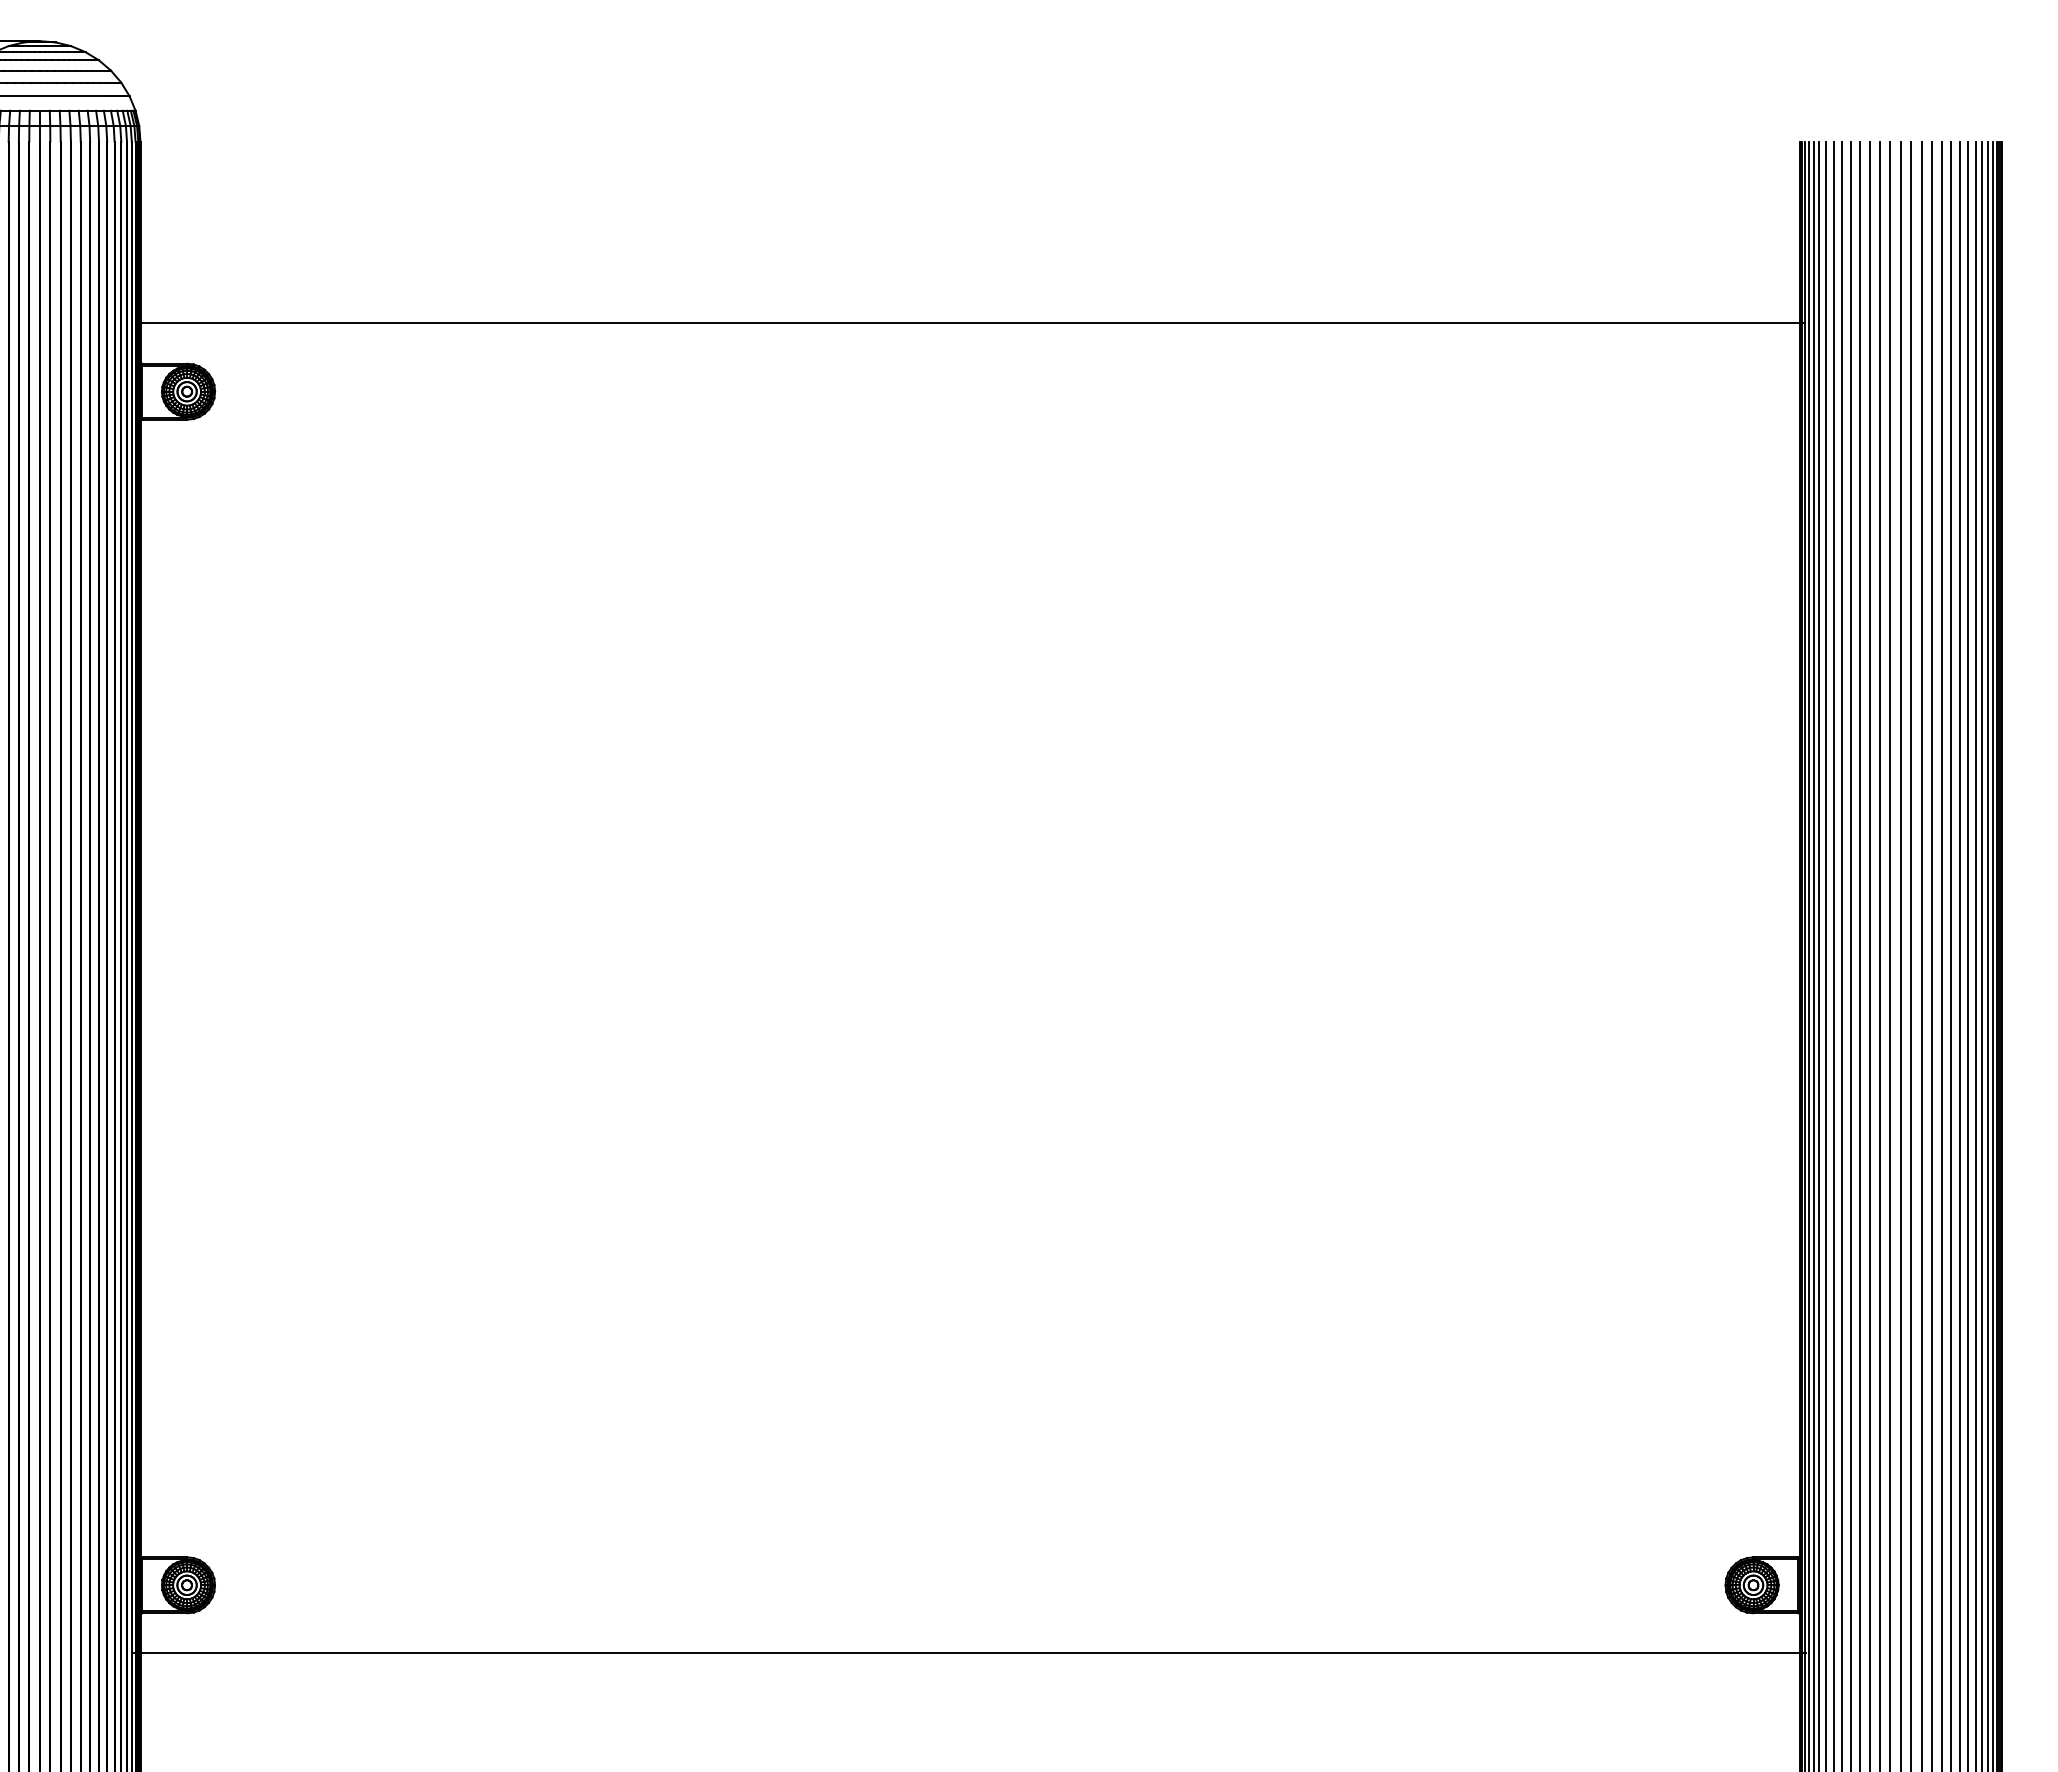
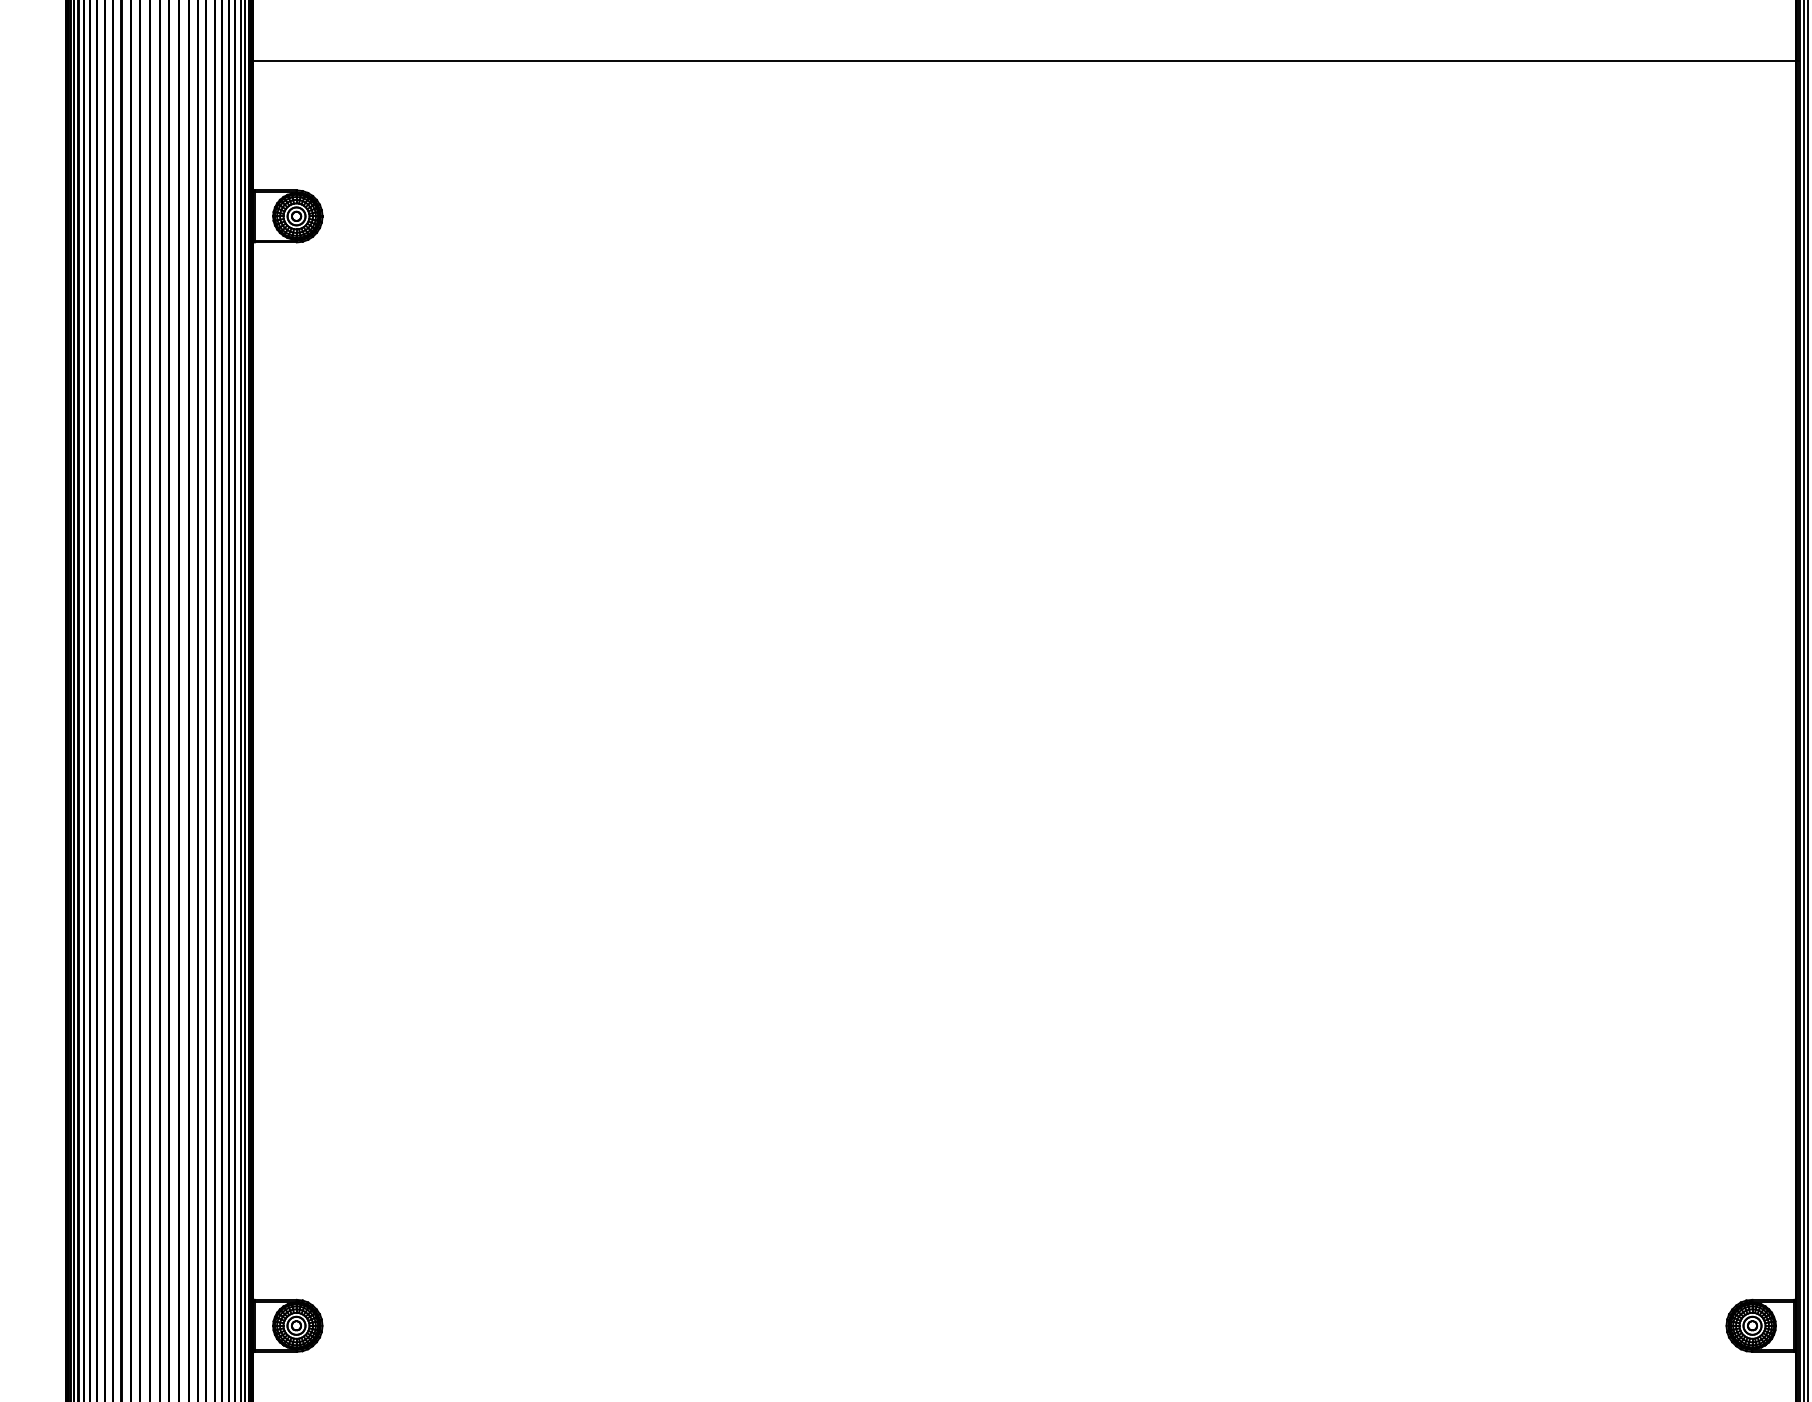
line: (971, 323) -> (1025, 60), moved
line: (969, 1653) -> (1023, 1389), removed

